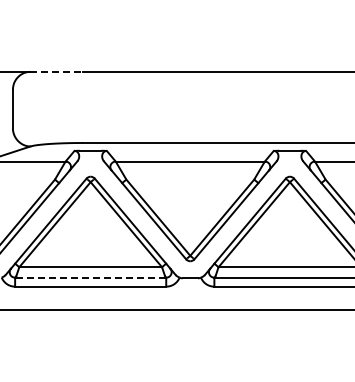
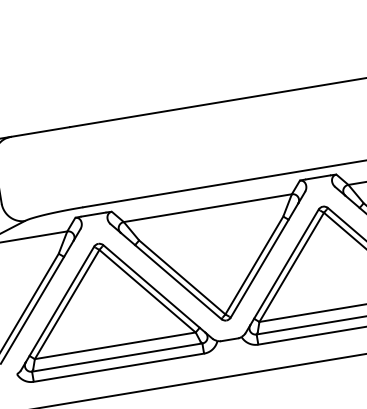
line: (57, 71) -> (41, 131), dashed -> solid
line: (90, 277) -> (117, 357), dashed -> solid

